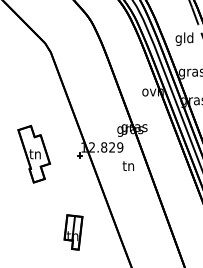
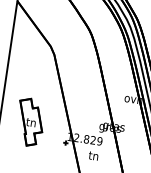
part: (34, 153) -> (30, 121), moved
text: (128, 165) -> (93, 155), moved

